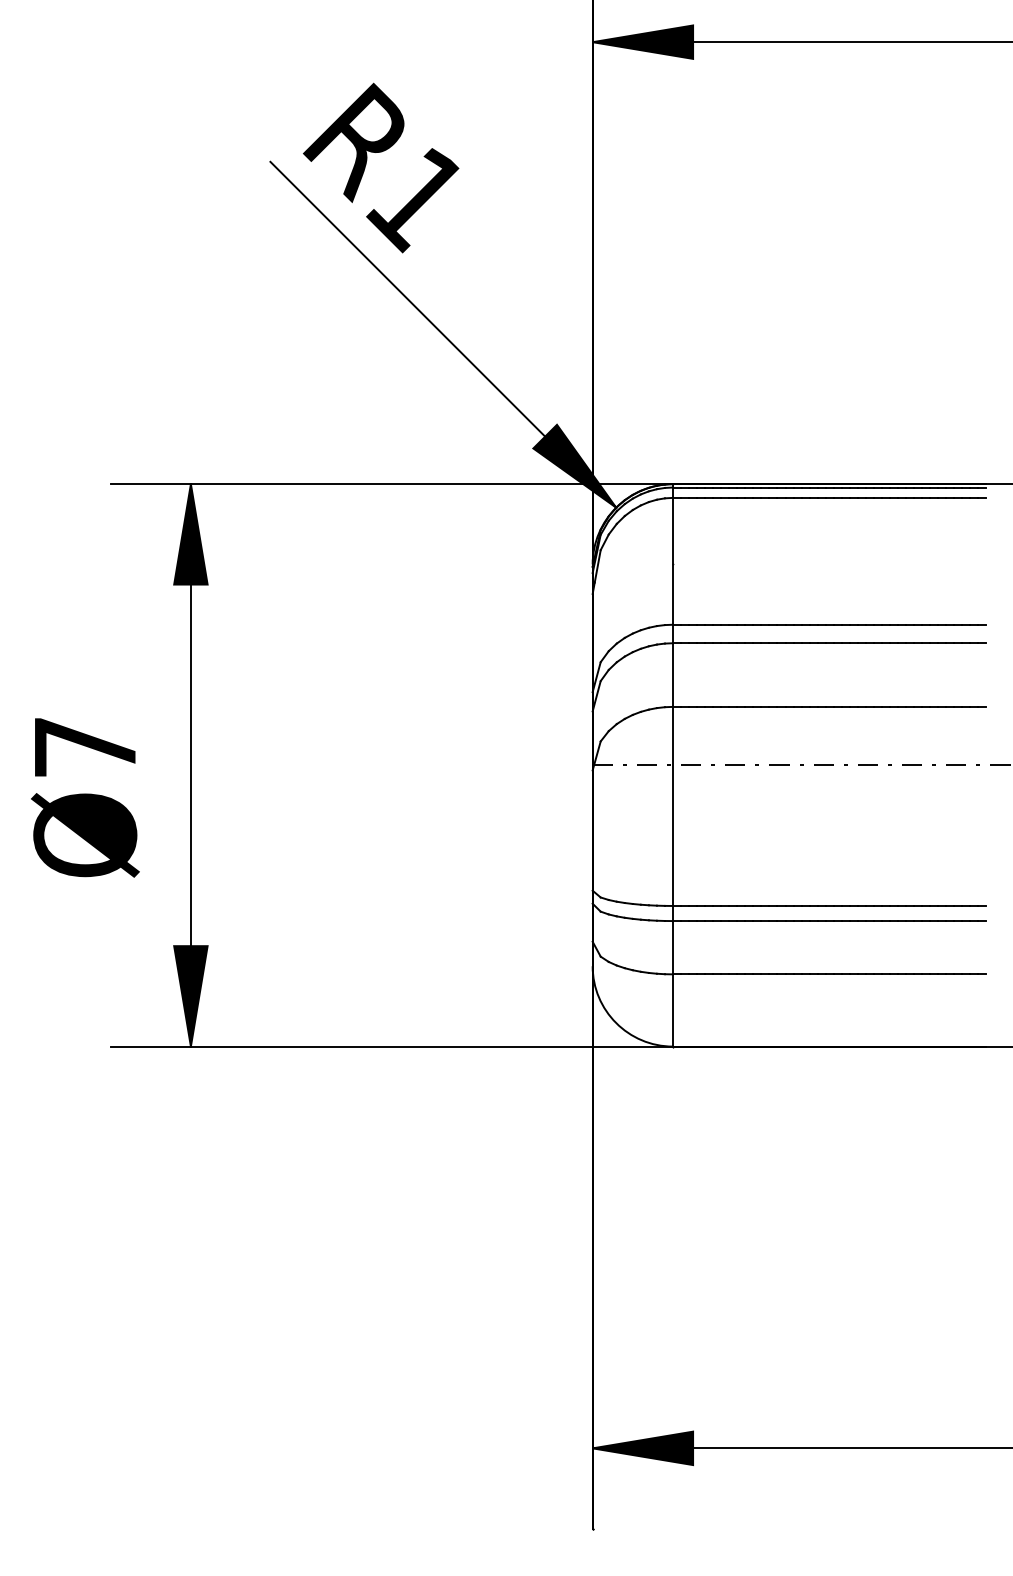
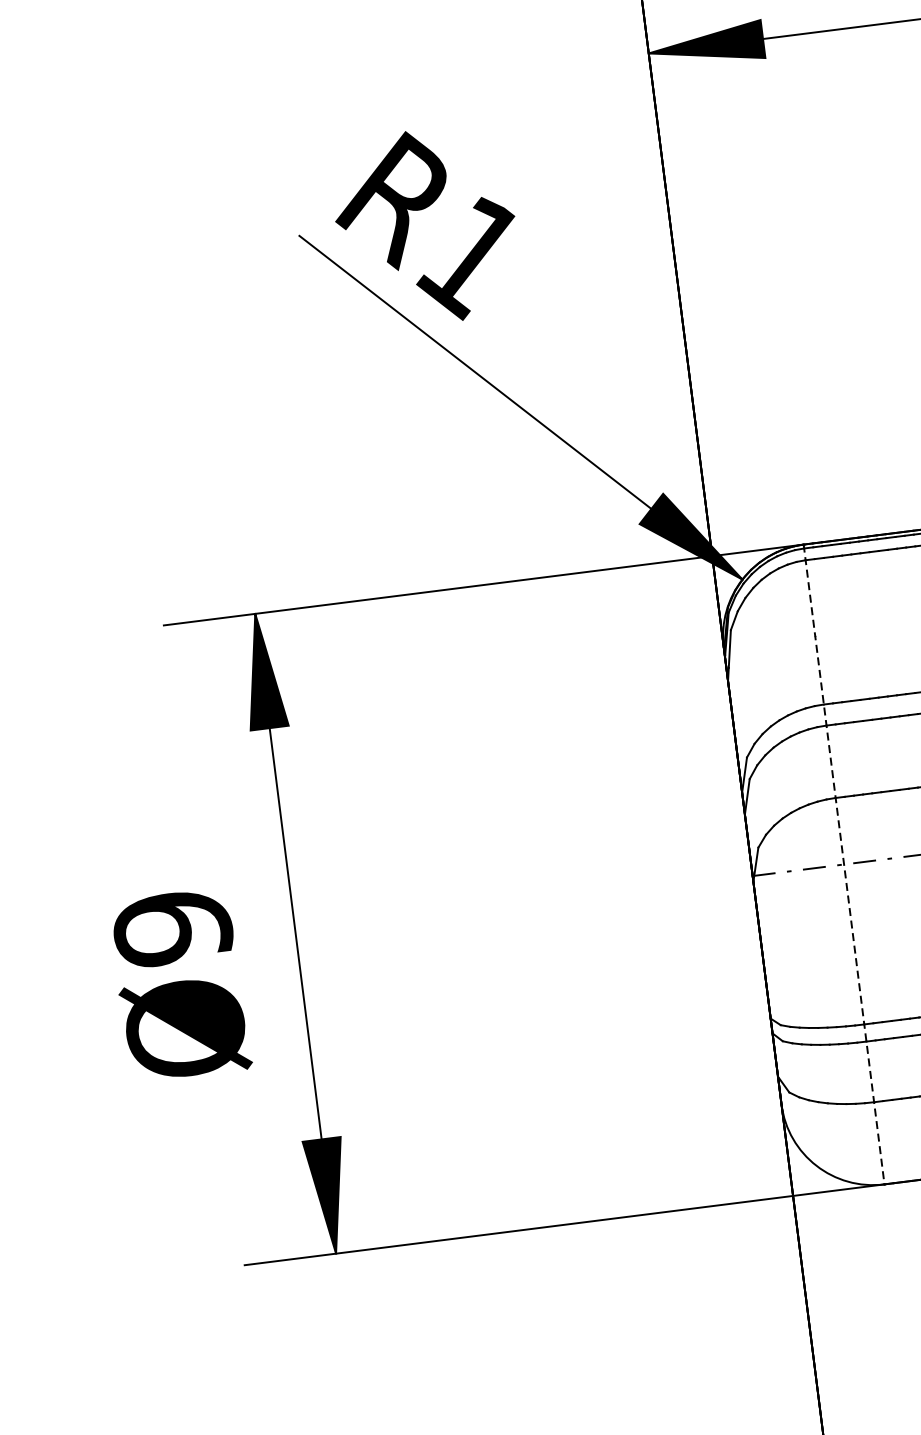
text: (85, 747) -> (173, 928), Ø7 -> Ø9
line: (673, 765) -> (844, 864), solid -> dashed

